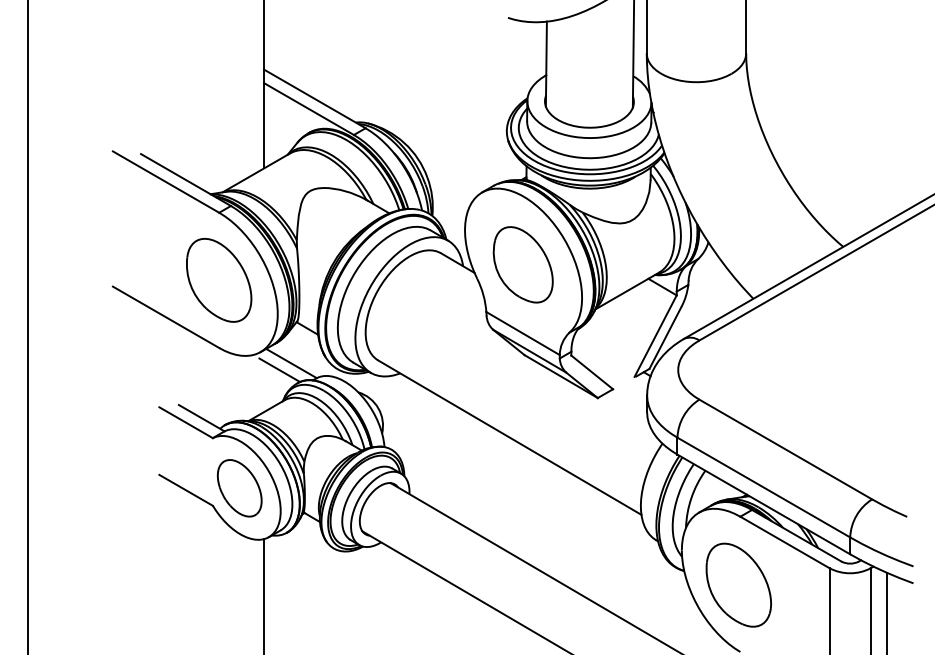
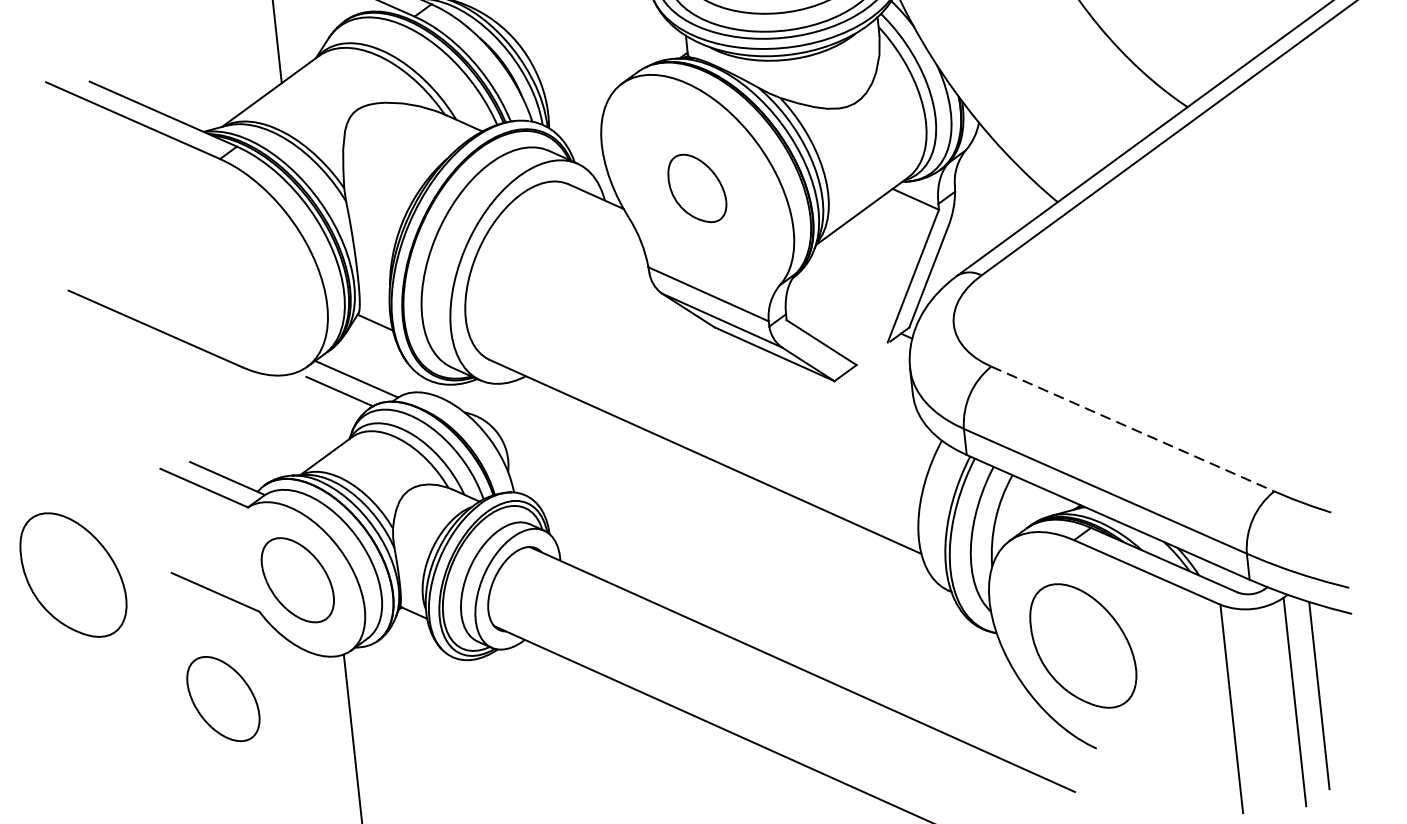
part: (522, 264) -> (696, 187), size x0.6
part: (219, 279) -> (73, 573), moved
line: (785, 449) -> (1132, 429), solid -> dashed
part: (183, 559) -> (223, 699), added

